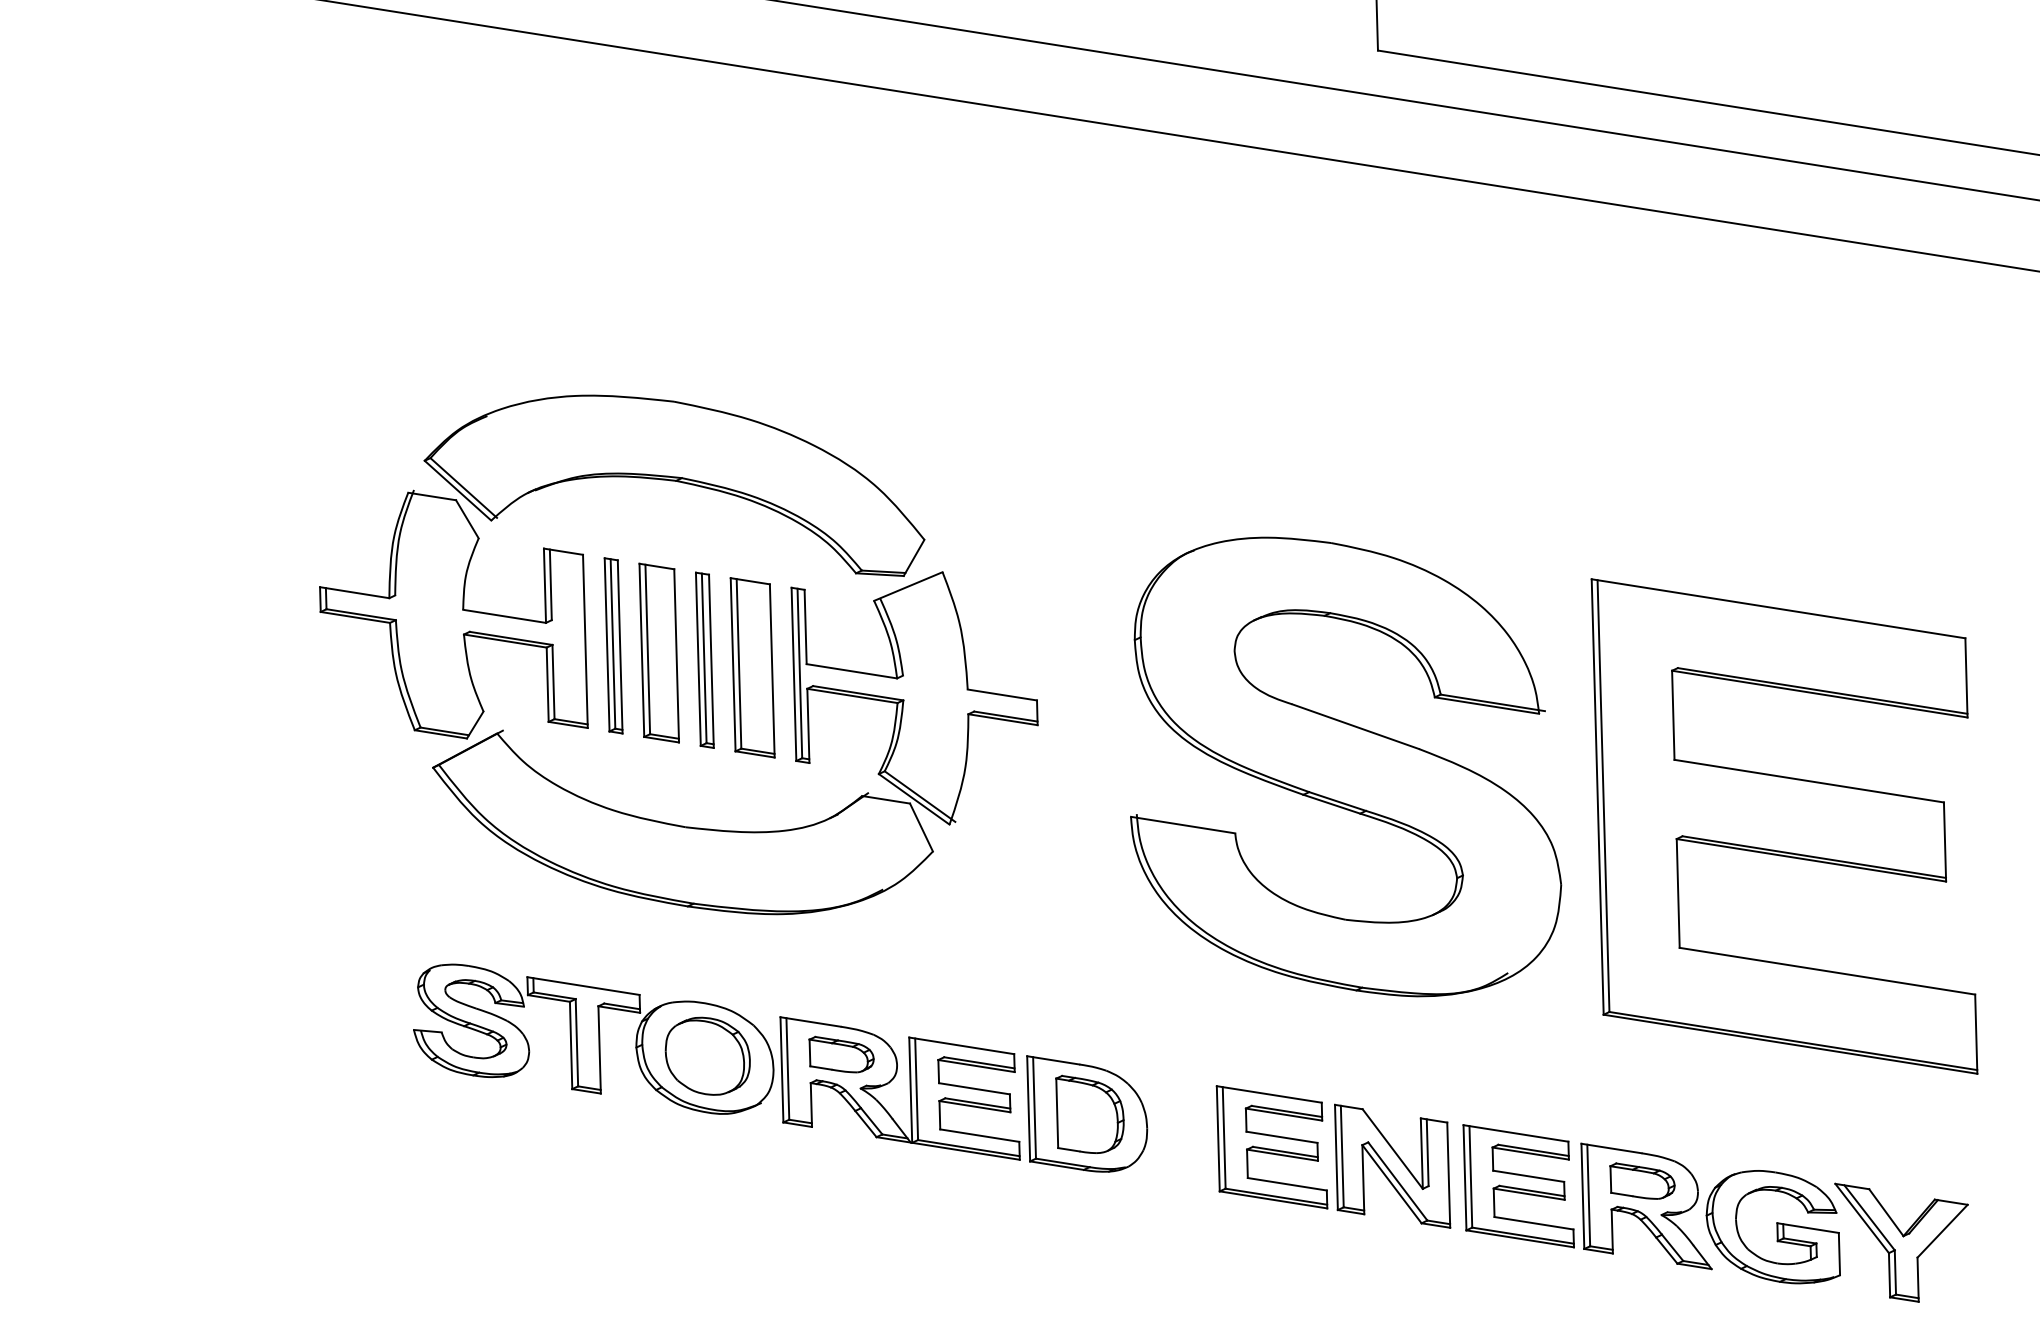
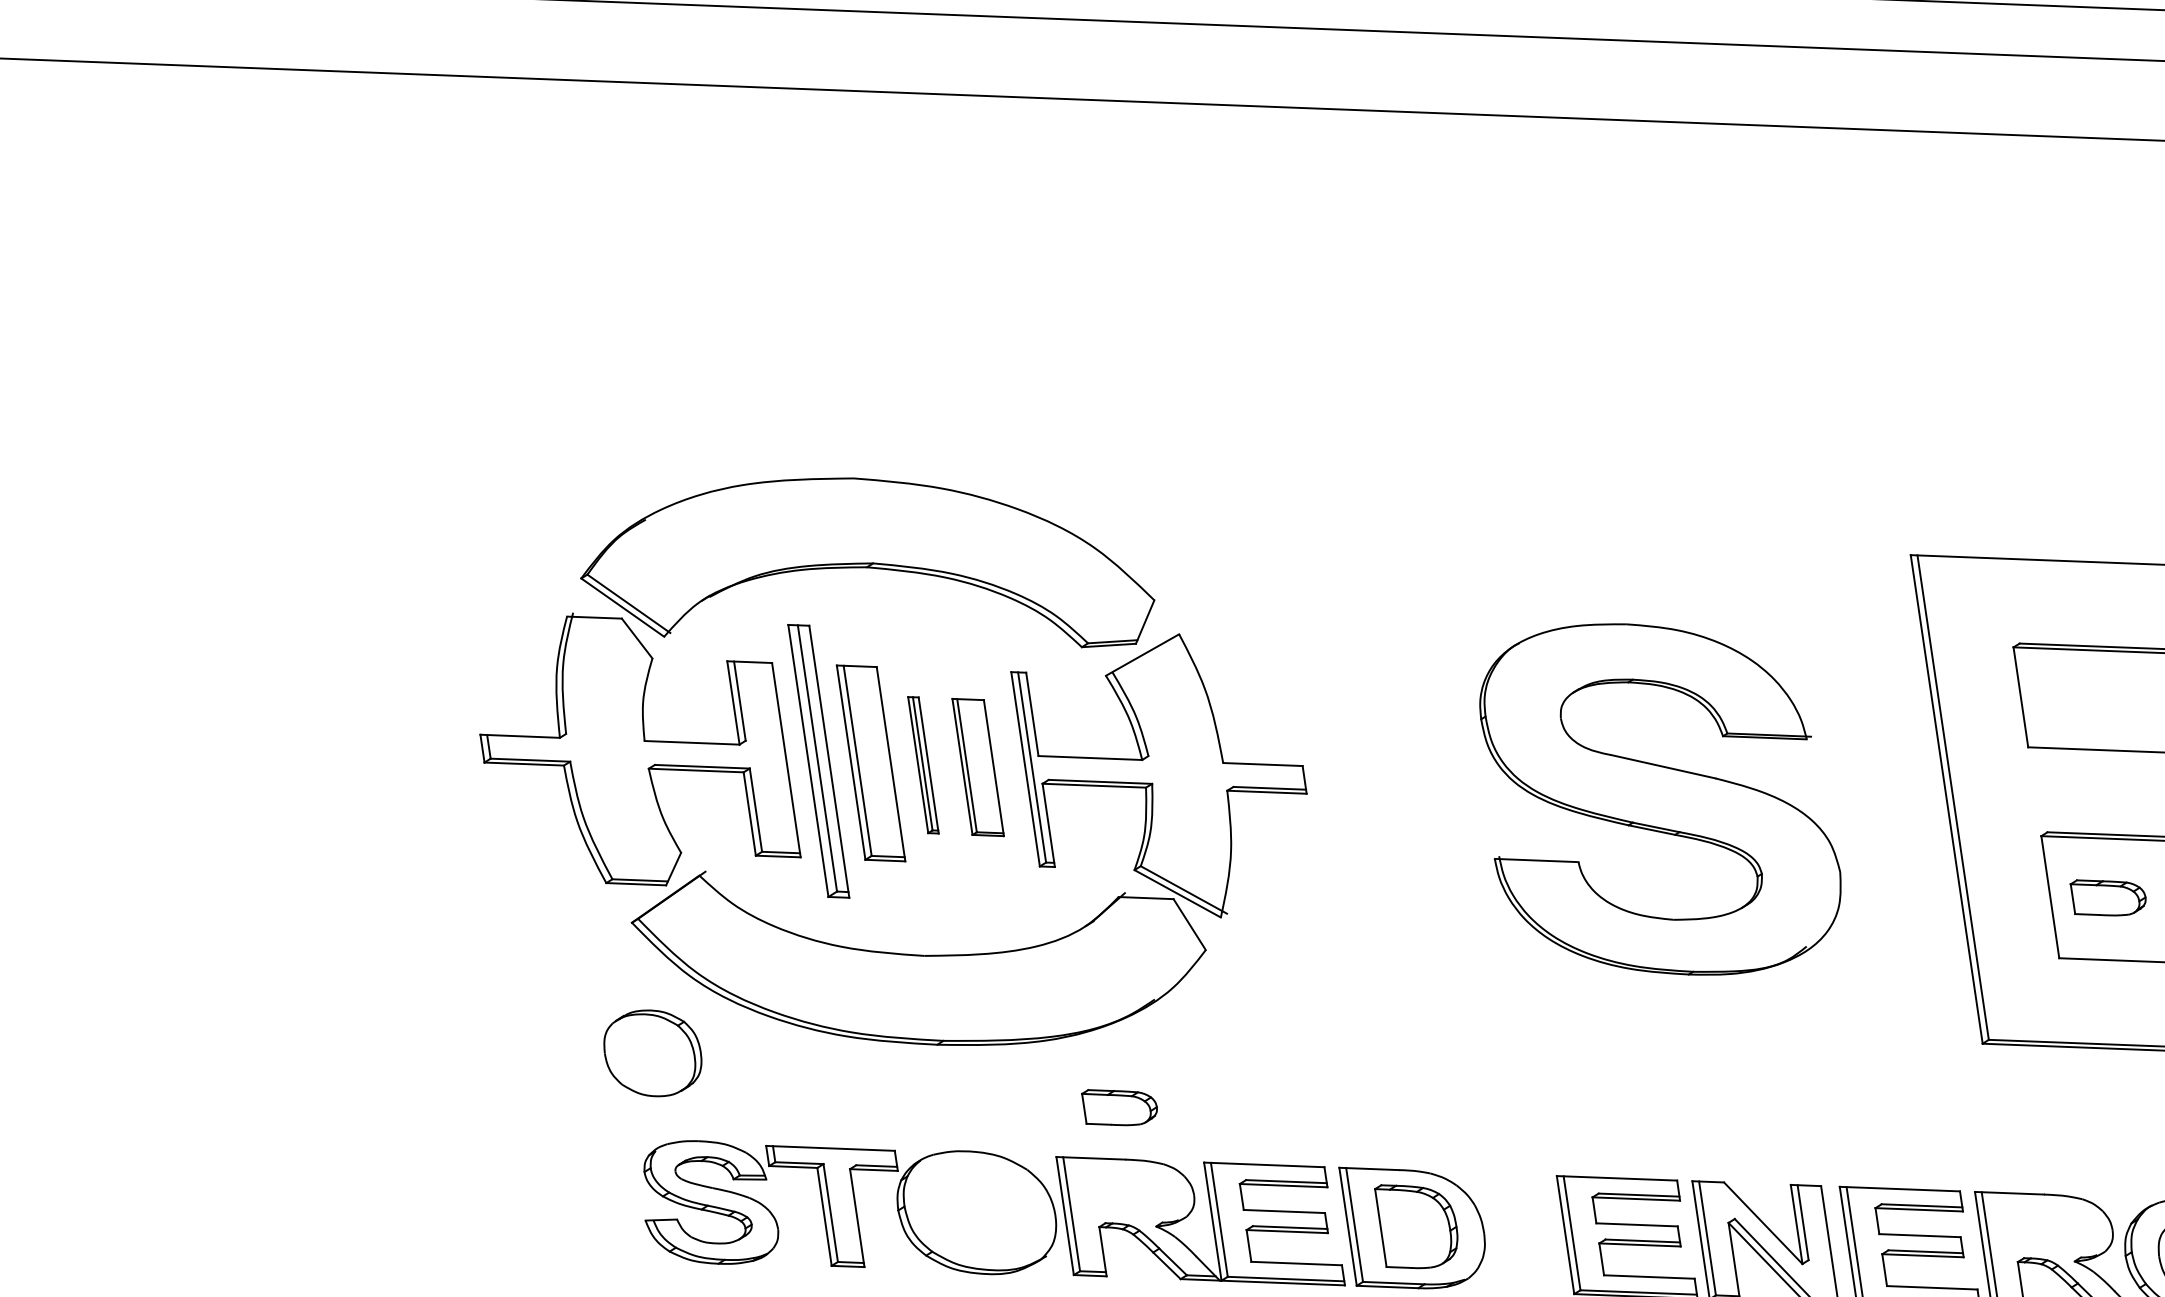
part: (613, 645) -> (818, 761), size x1.4
part: (704, 659) -> (922, 764), size x0.7
part: (752, 667) -> (977, 767), size x0.7
part: (1346, 766) -> (1659, 798), size x0.7
part: (841, 1054) -> (1120, 1106), moved
part: (707, 1055) -> (652, 1052), moved
part: (1642, 1180) -> (2108, 895), moved

